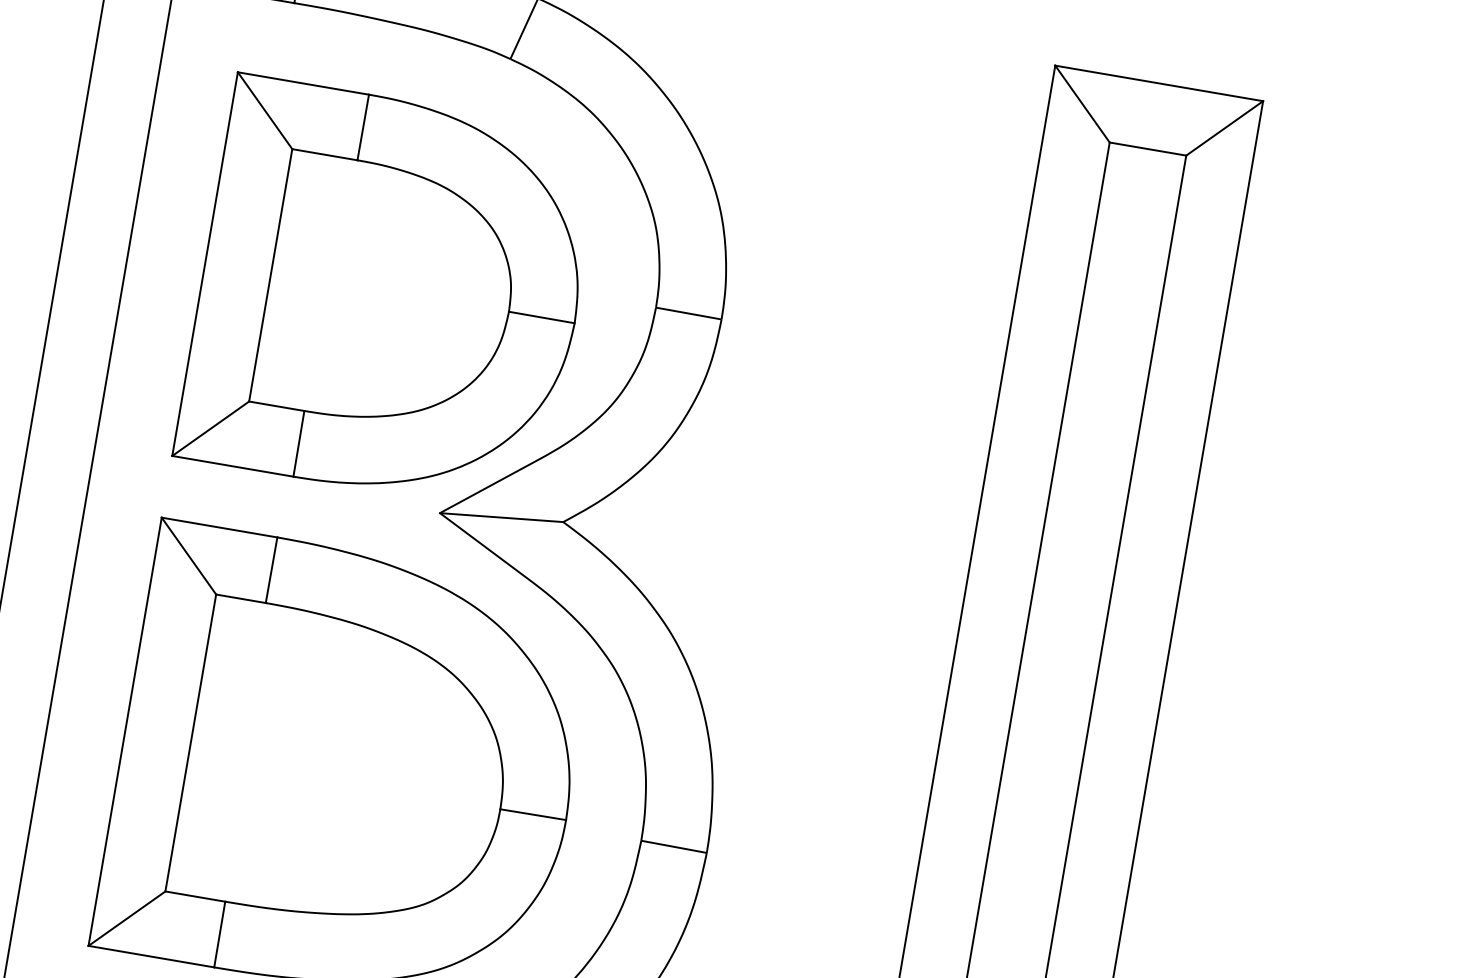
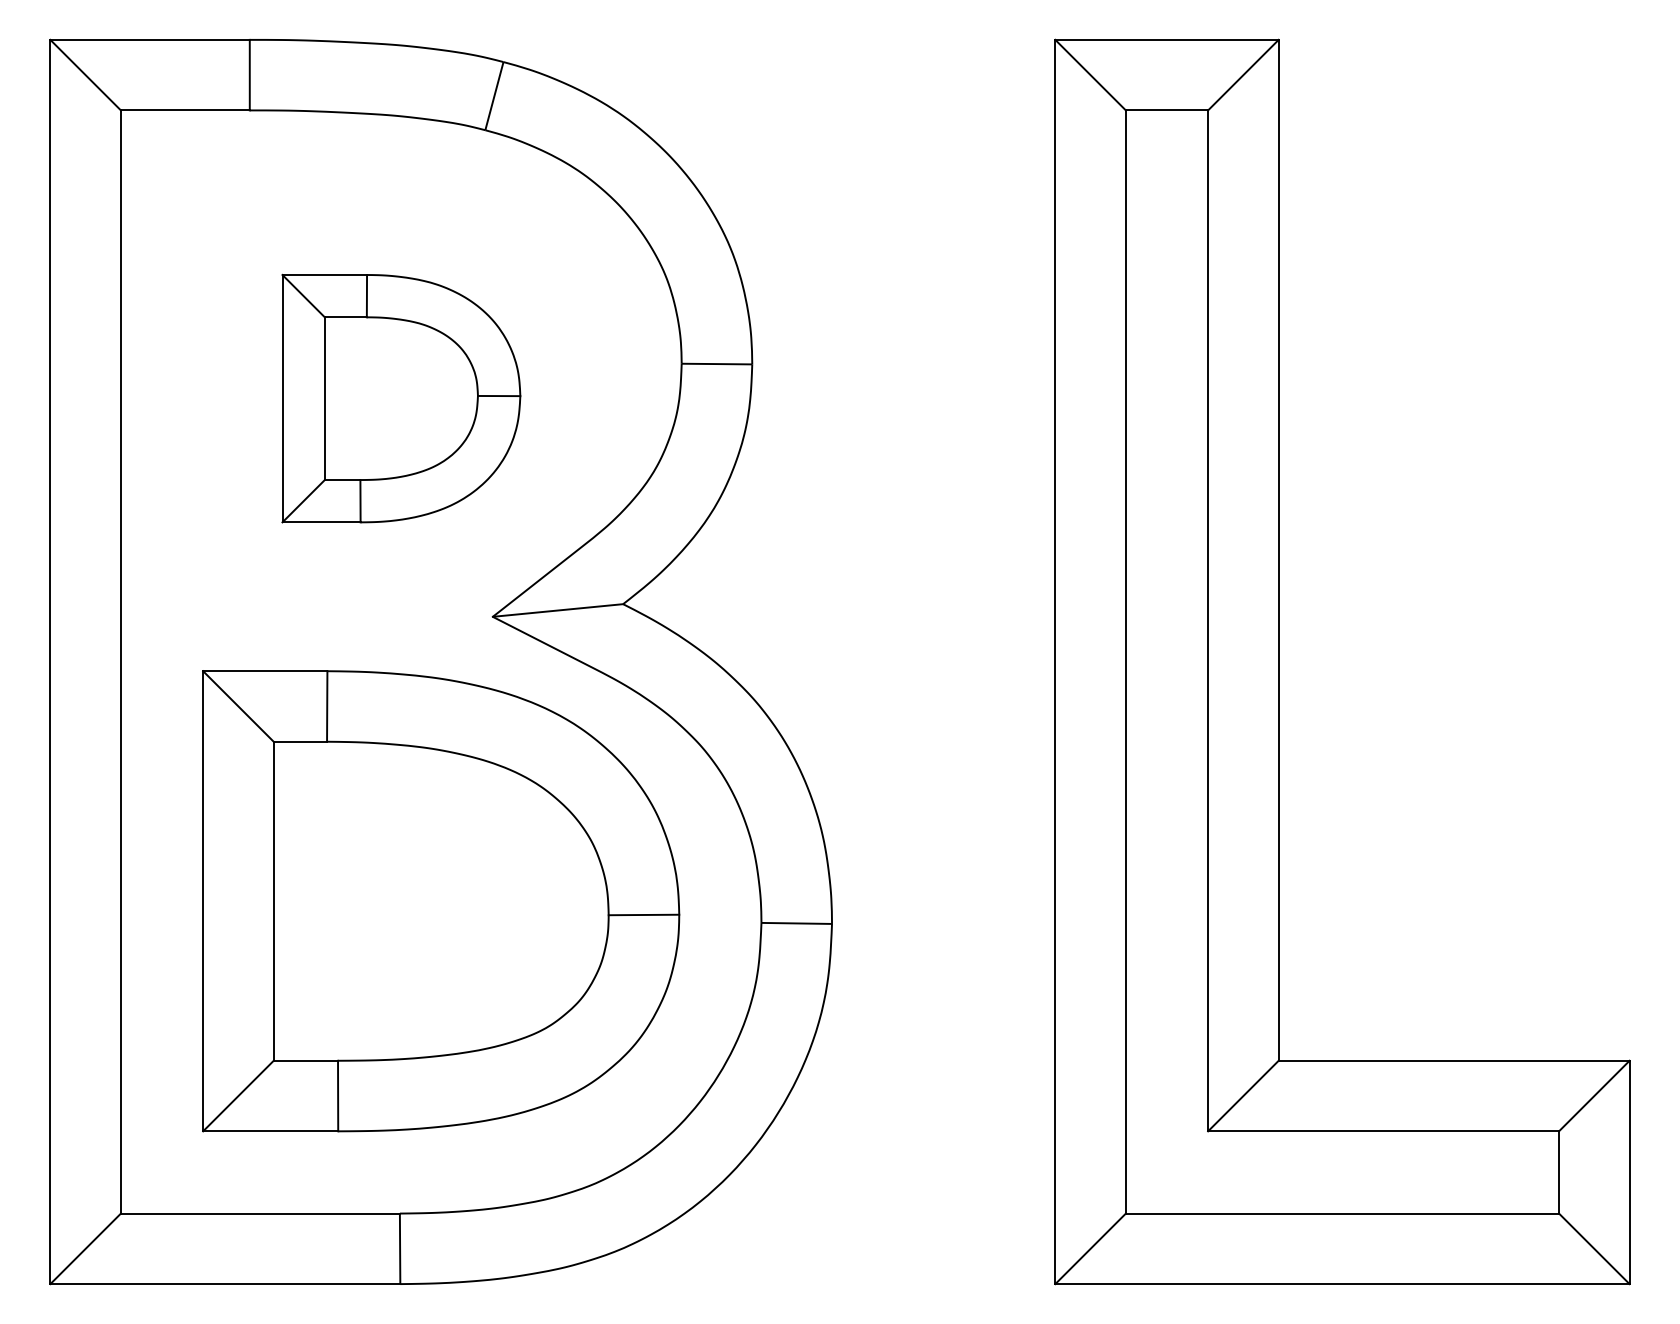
part: (389, 295) -> (401, 398), size x0.6

